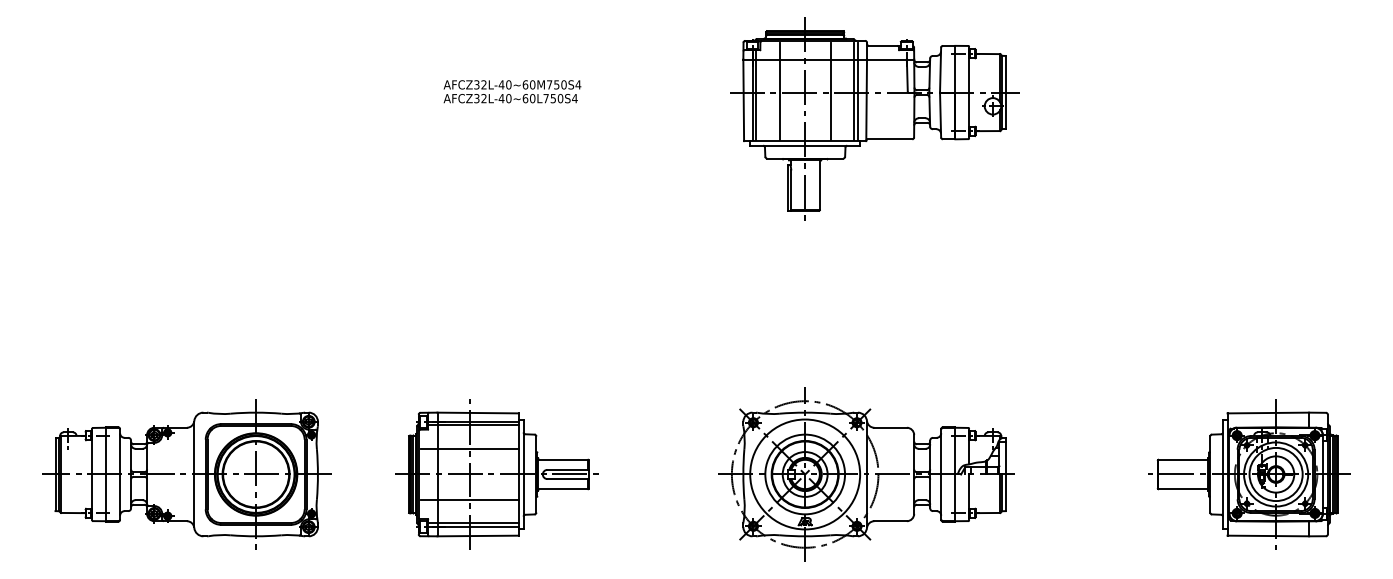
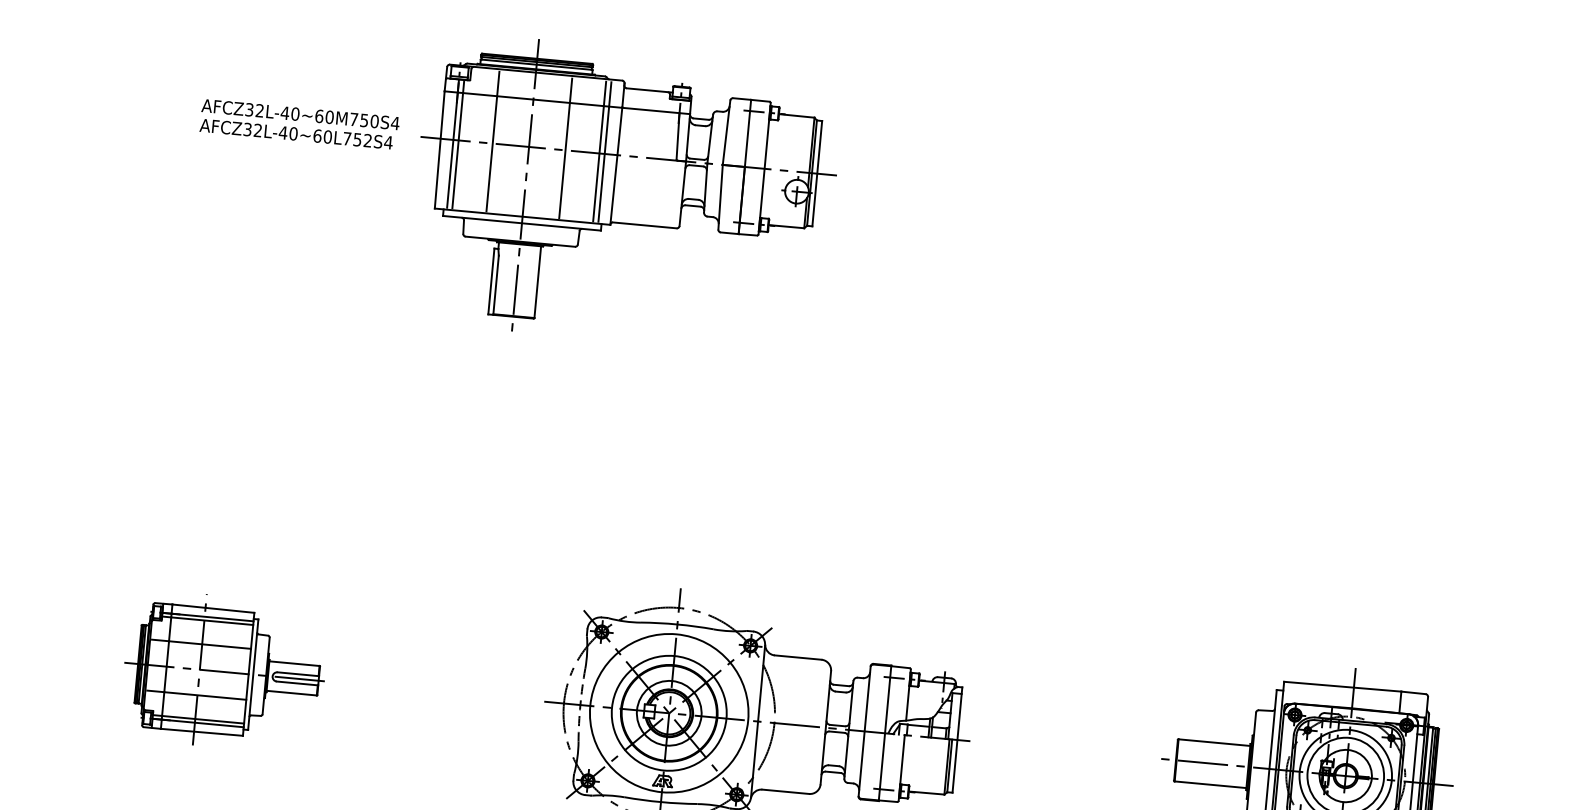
text: (560, 98) -> (367, 140), AFCZ32L-40~60L750S4 -> AFCZ32L-40~60L752S4
part: (874, 118) -> (625, 193), moved
part: (496, 474) -> (225, 672), size x0.7
arc: (743, 474) -> (580, 705), solid -> dashed

